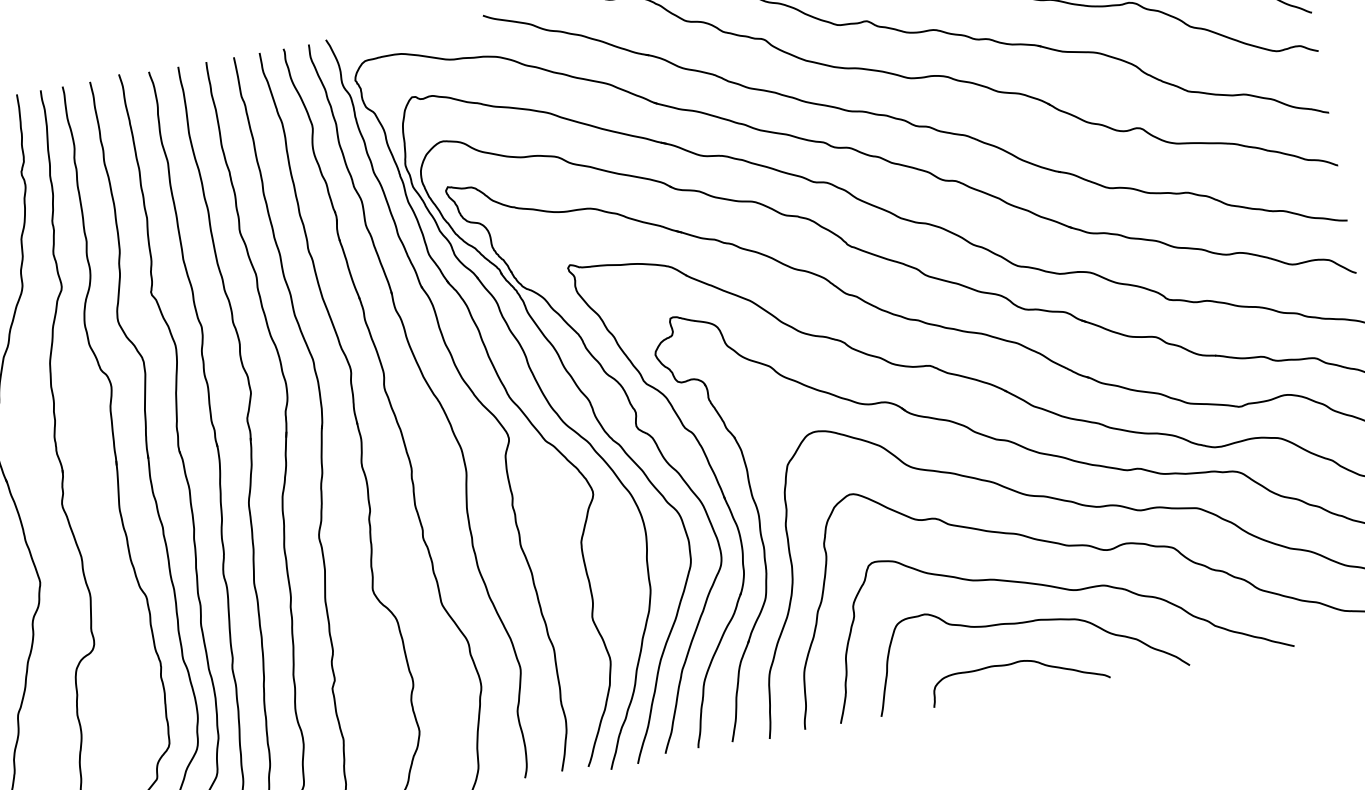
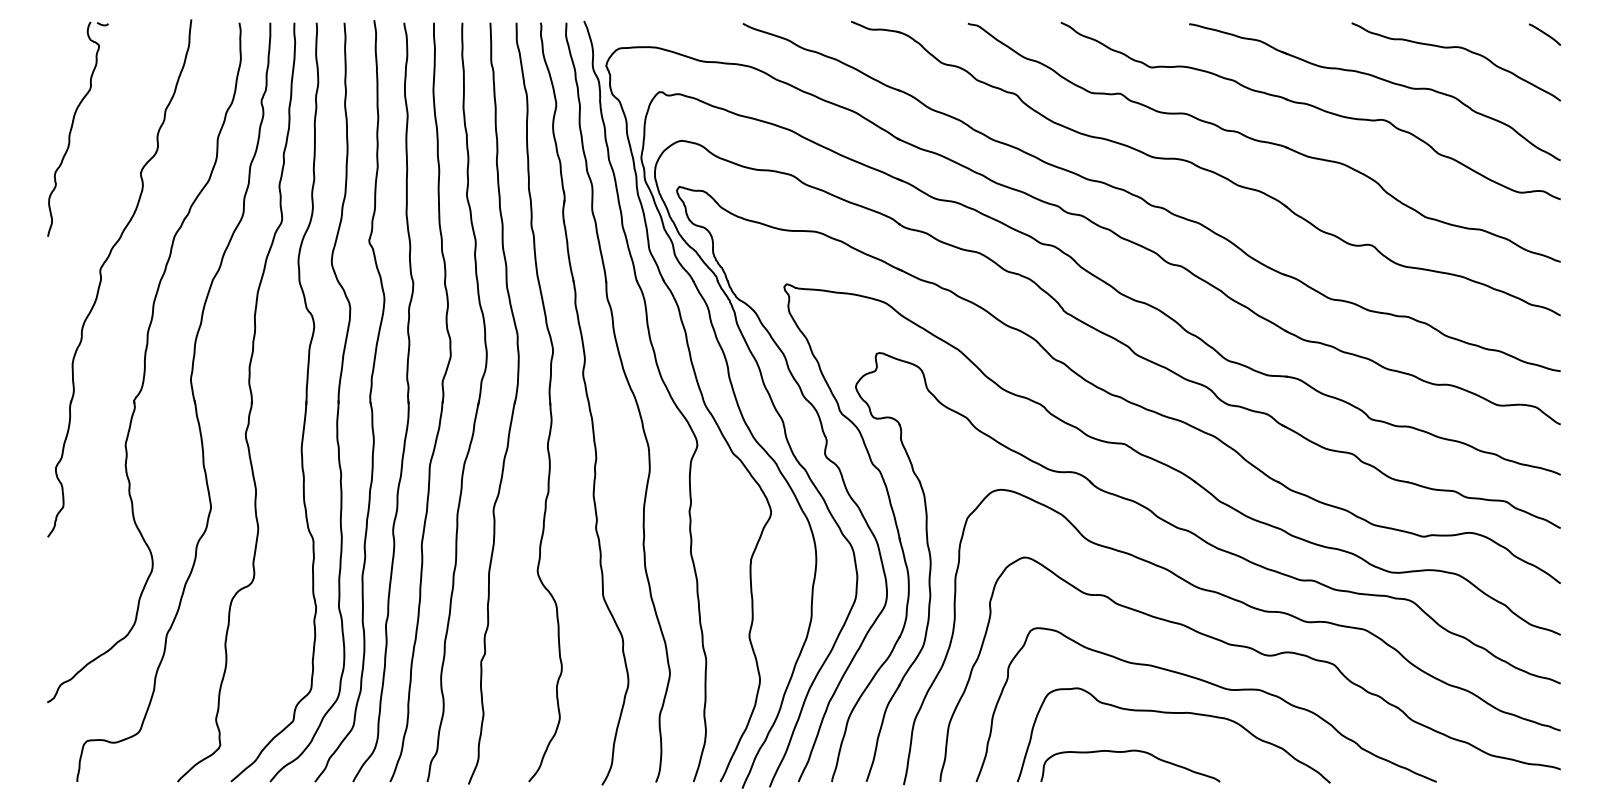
curve: (1015, 664) -> (1128, 752), moved

